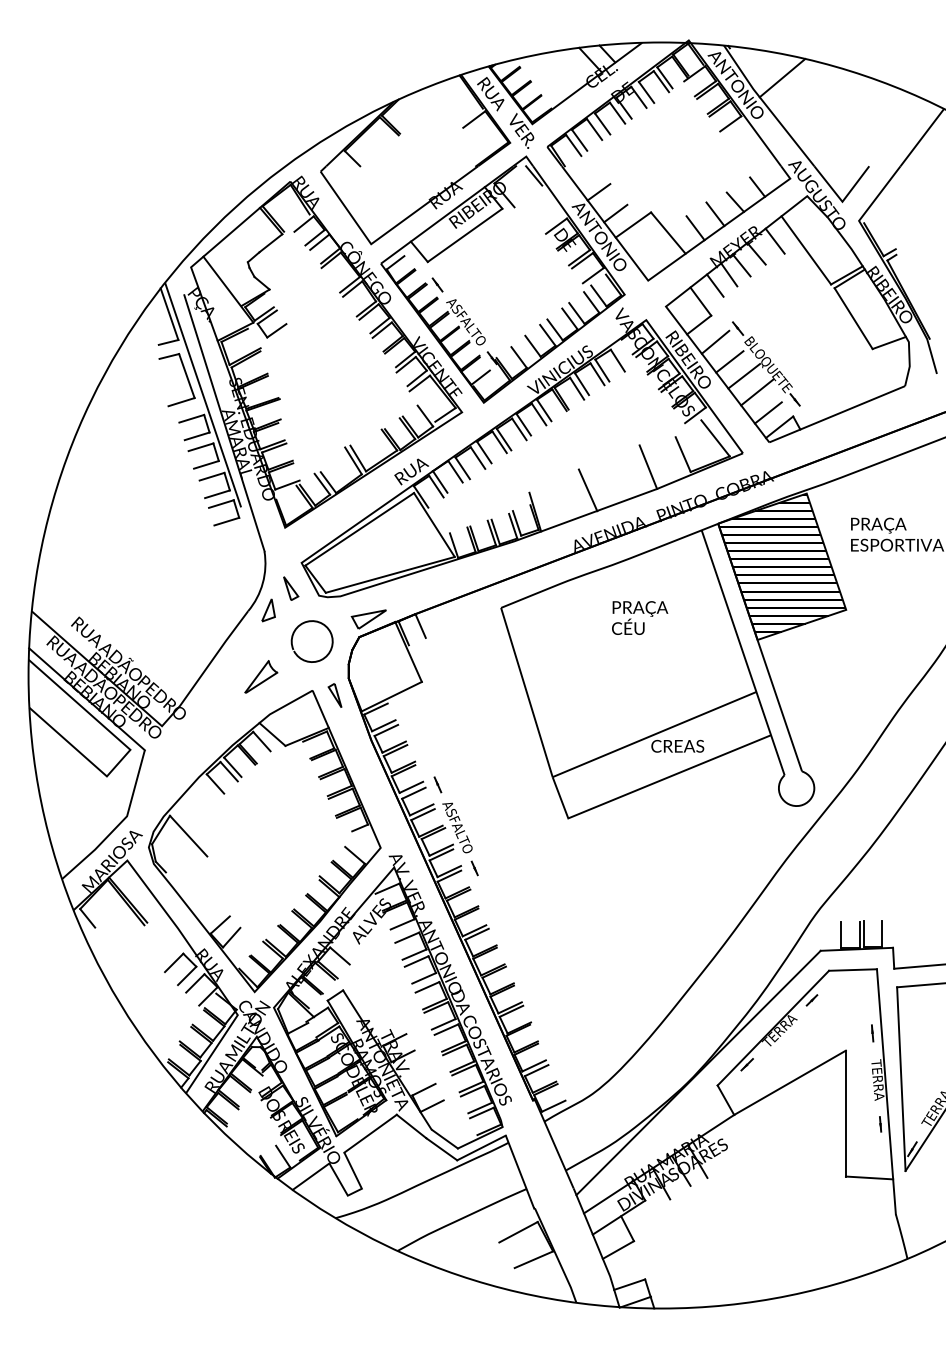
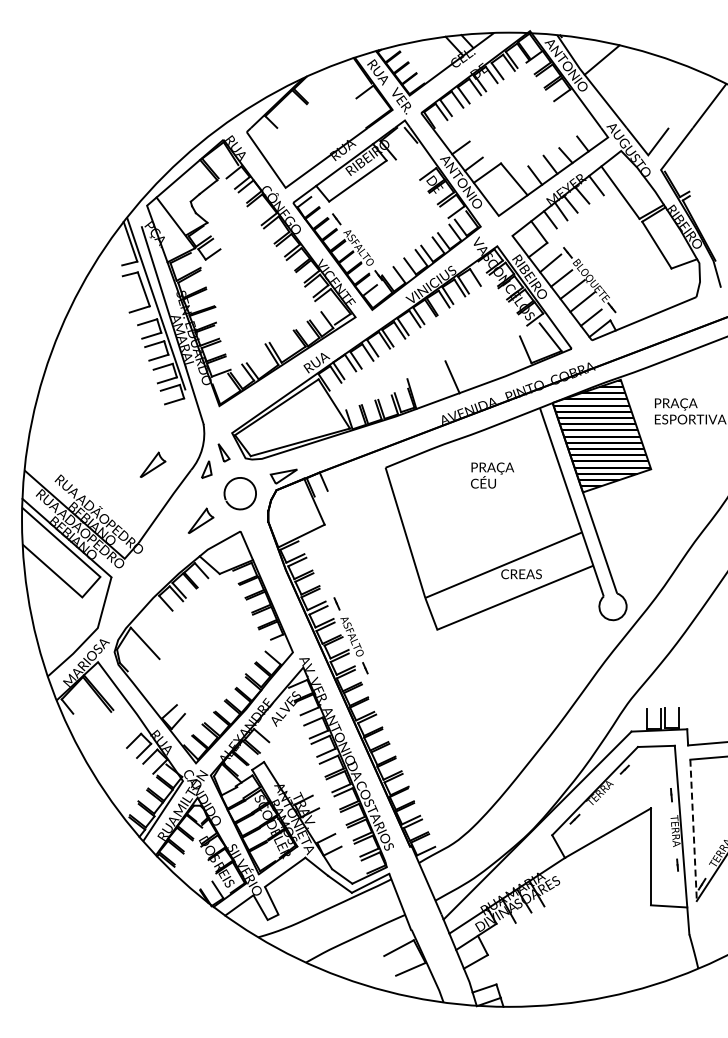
line: (647, 467) -> (498, 359), removed
part: (198, 603) -> (152, 464), added
line: (334, 694) -> (257, 534), removed
line: (901, 1079) -> (693, 830), solid -> dashed

